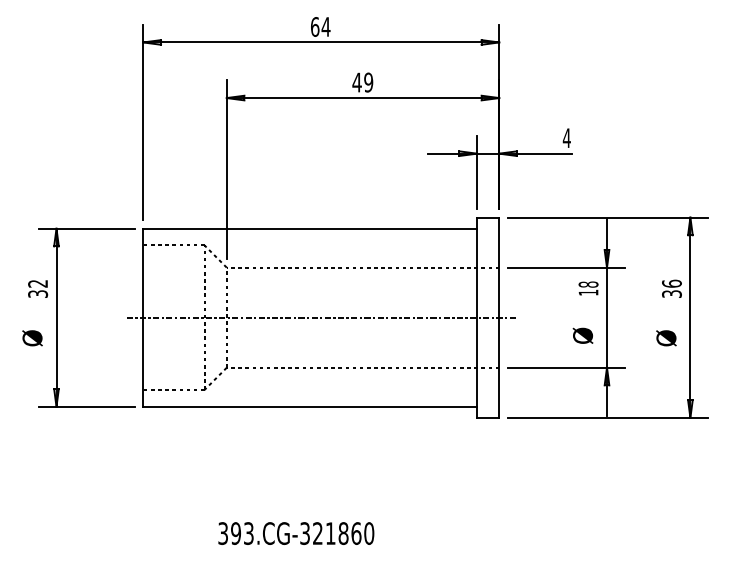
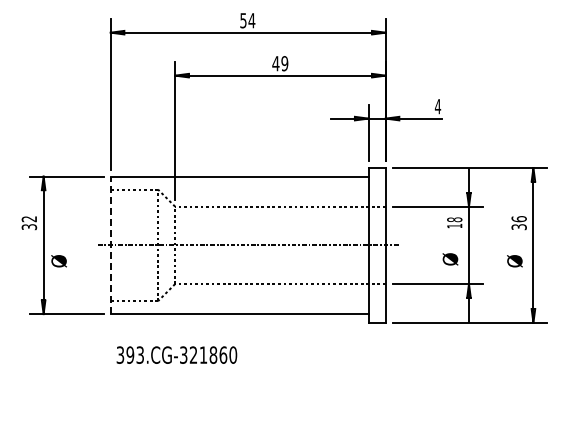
text: (315, 26) -> (243, 20), 64 -> 54
line: (143, 317) -> (110, 245), solid -> dashed
text: (31, 338) -> (58, 261), moved
text: (295, 532) -> (176, 354), moved

